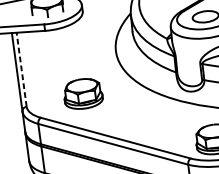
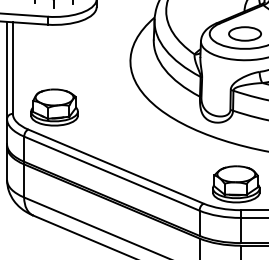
line: (21, 70) -> (12, 68), dashed -> solid
part: (83, 93) -> (54, 107), moved

